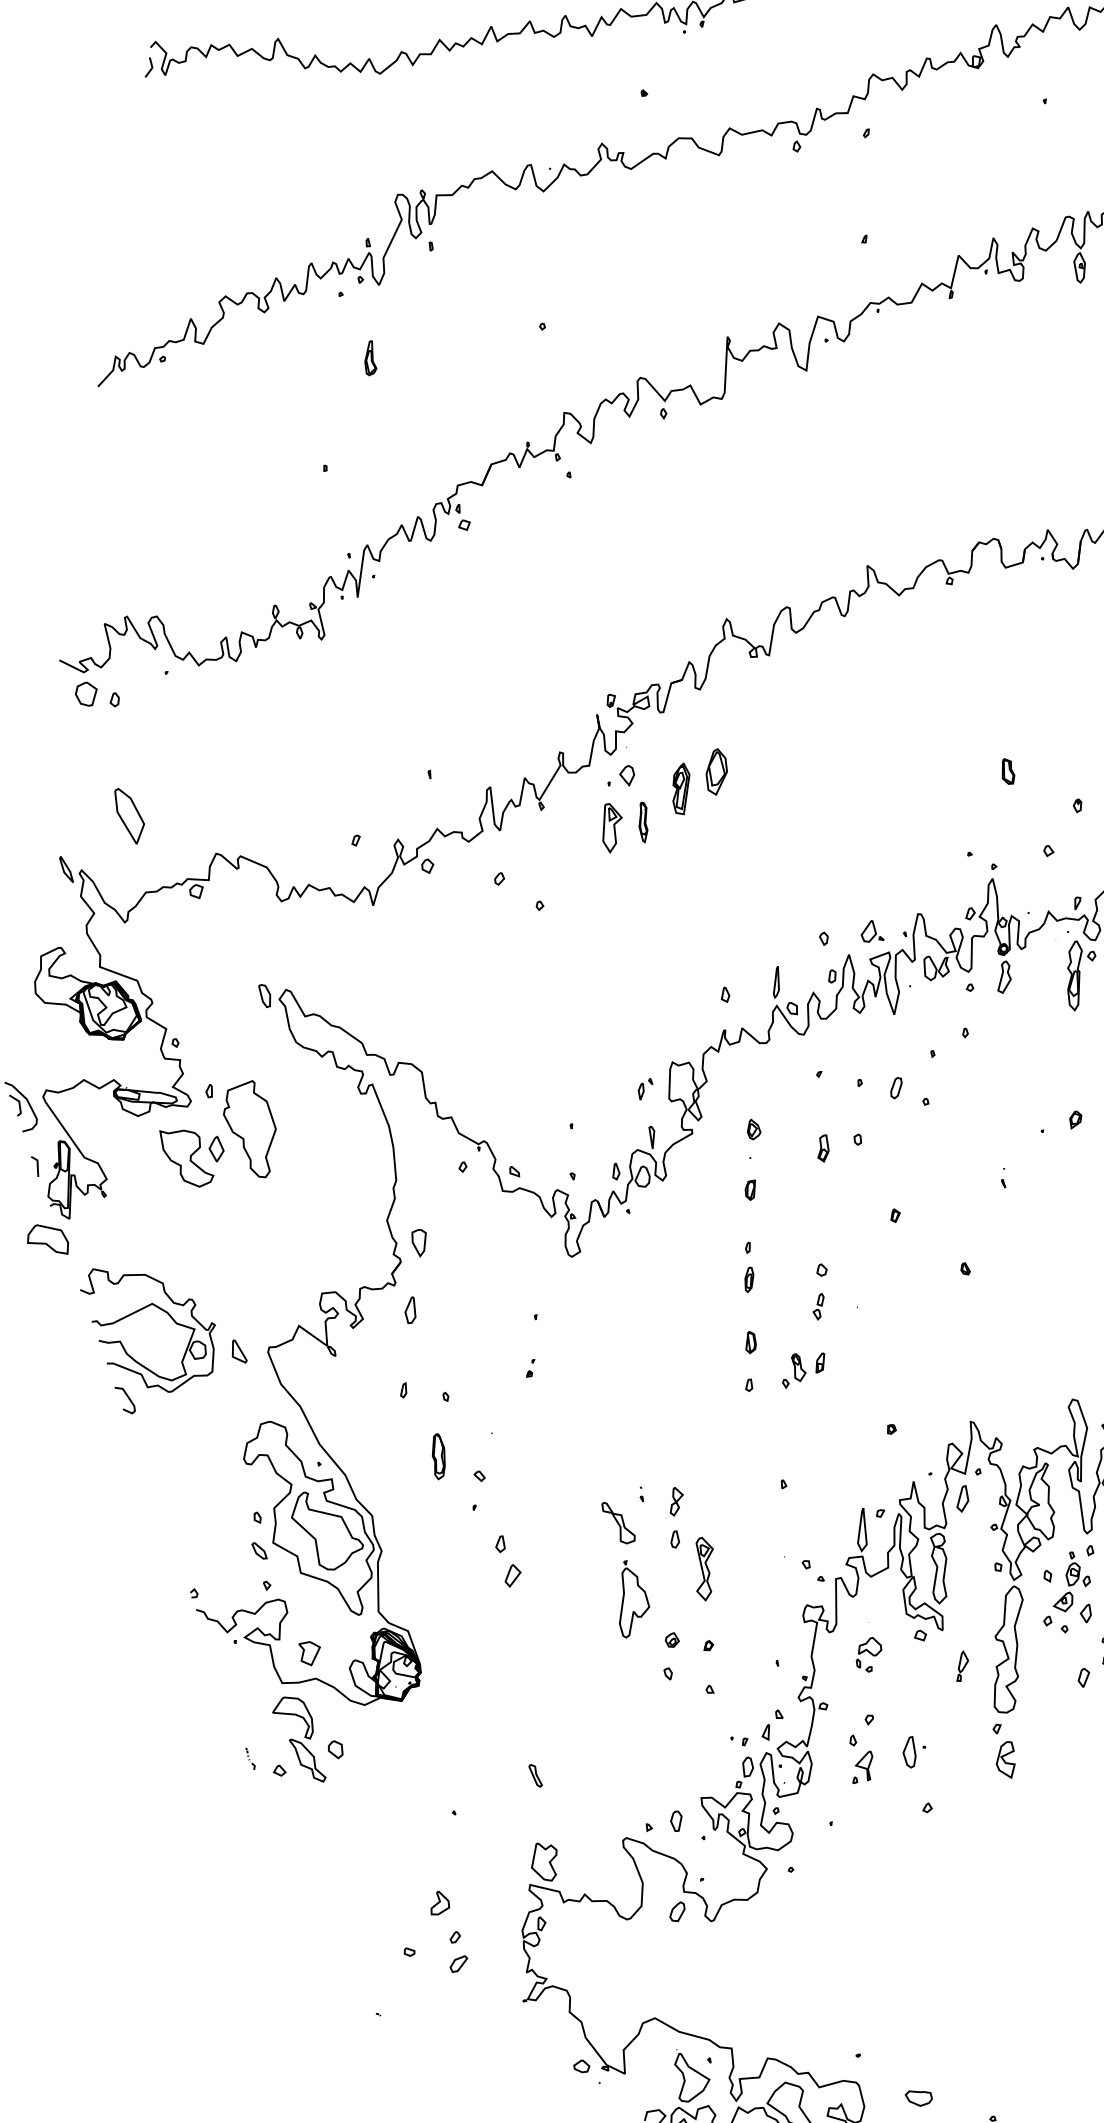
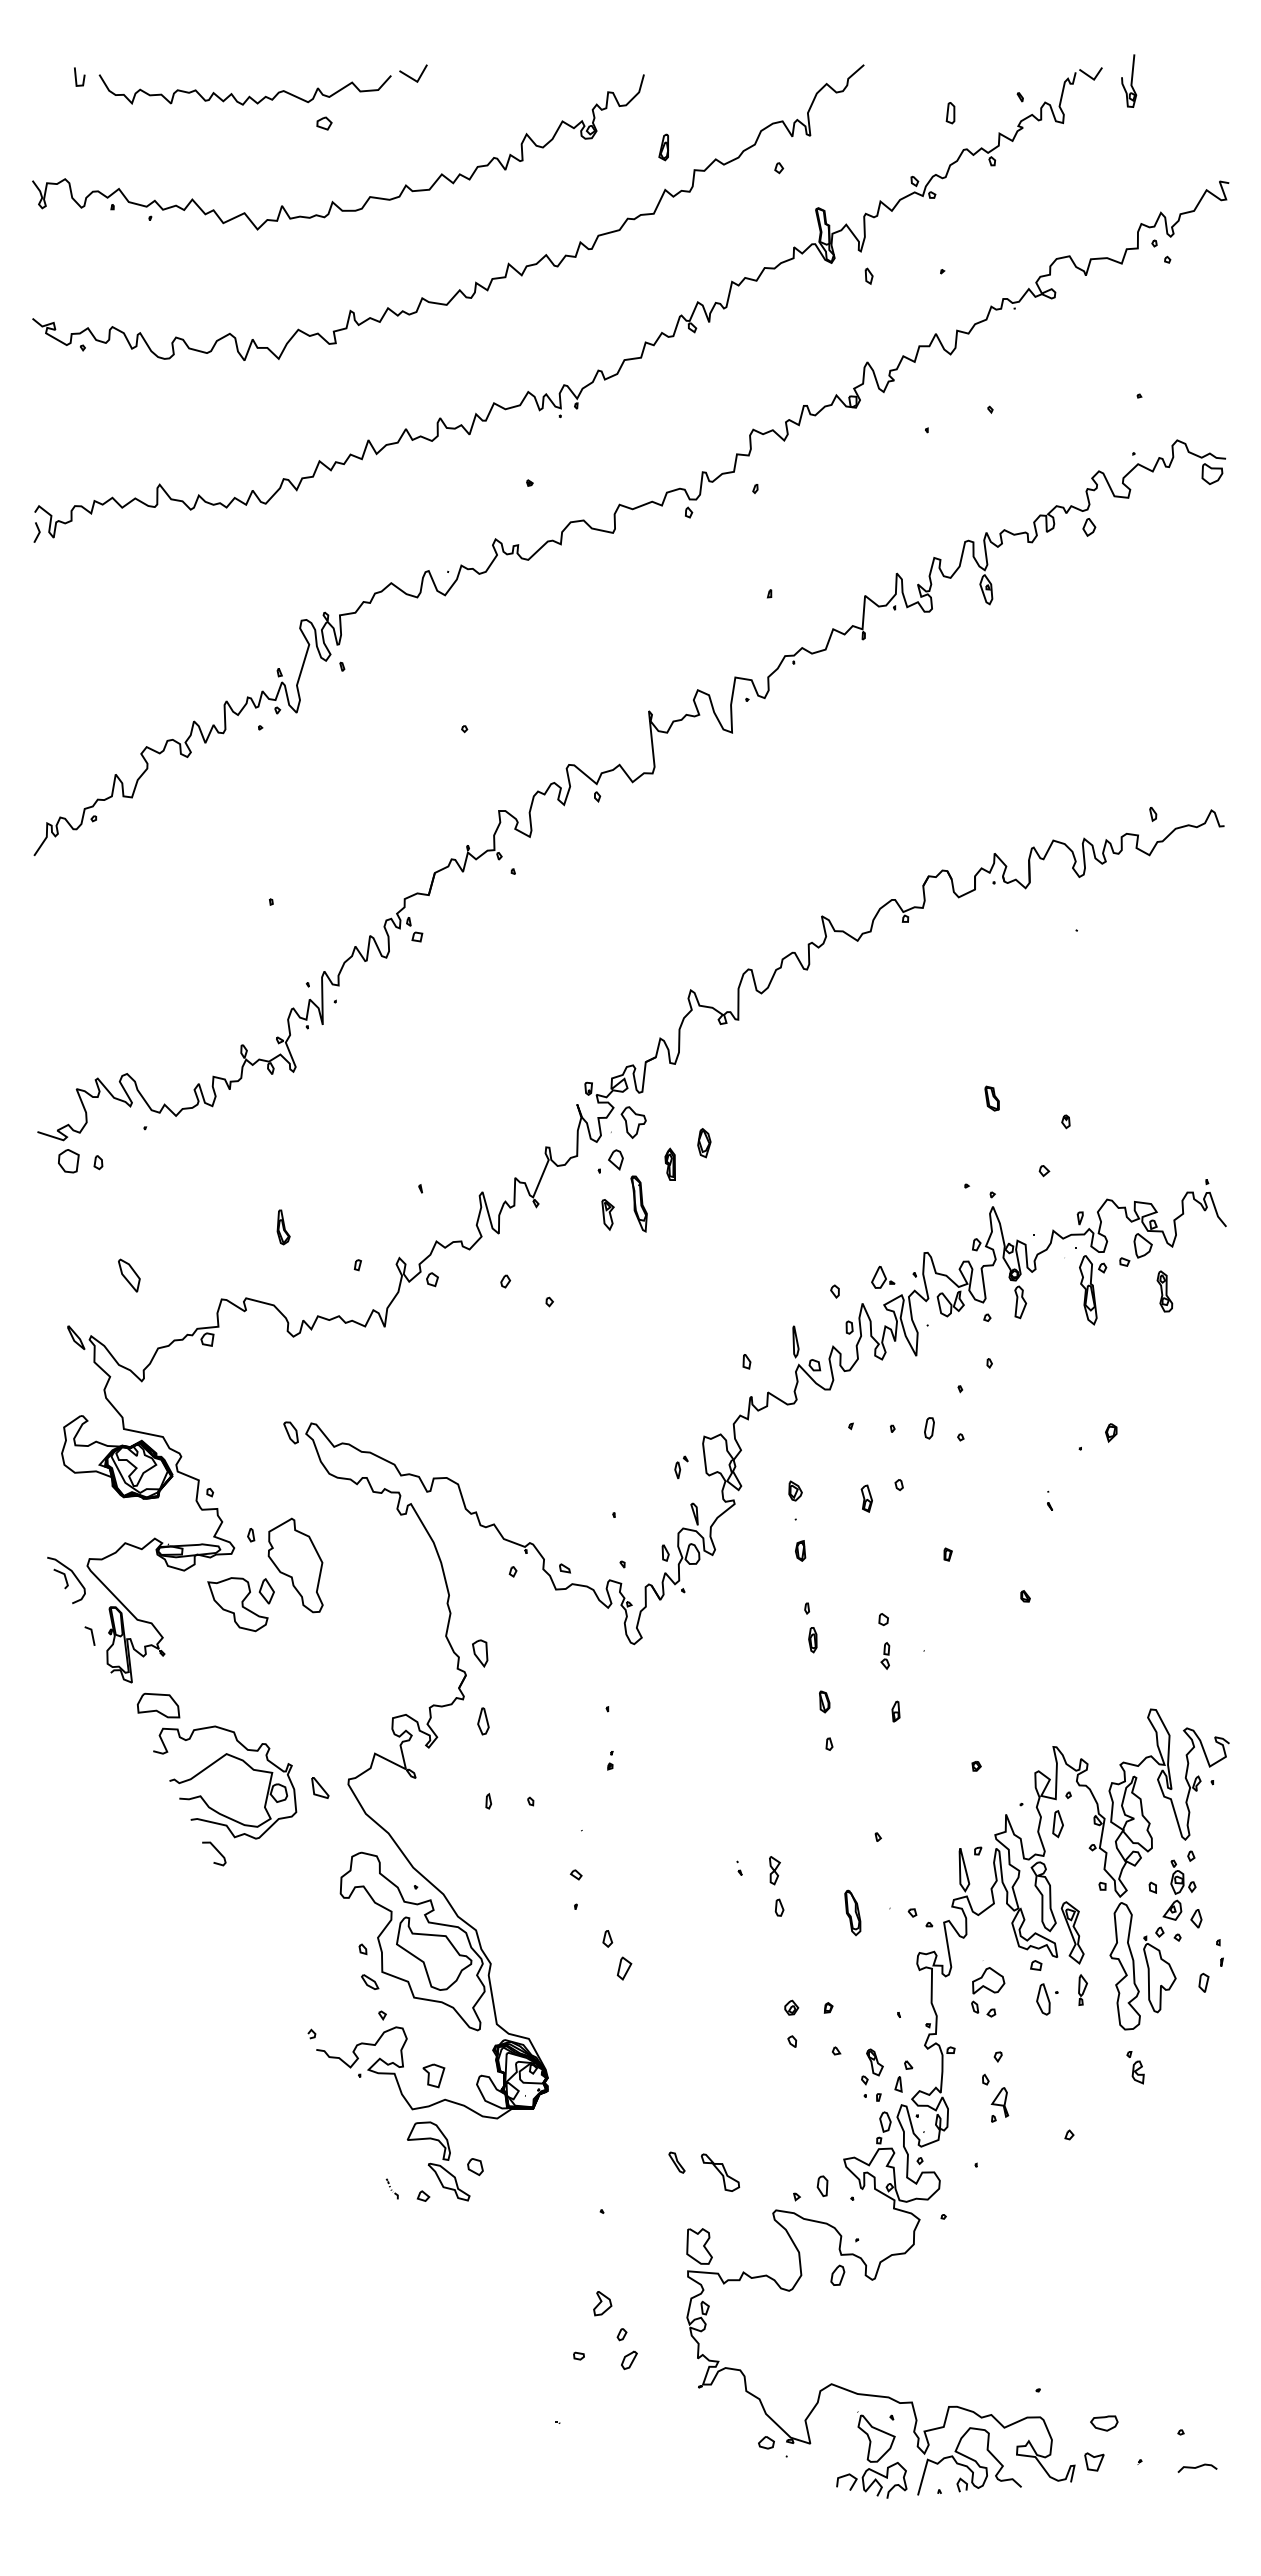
part: (371, 358) -> (283, 1227), moved
part: (650, 741) -> (633, 1122), added
part: (717, 772) -> (704, 1143), size x0.62
part: (679, 787) -> (669, 1163), size x0.62
part: (128, 816) -> (129, 1275), size x0.62
part: (642, 821) -> (638, 1203), size x1.43
part: (610, 828) -> (607, 1214), size x0.62
part: (48, 1238) -> (158, 1705), moved
part: (795, 1371) -> (872, 2066), moved
part: (438, 1456) -> (852, 1912), moved
part: (618, 1523) -> (720, 2172), moved
part: (703, 1568) -> (1072, 1932), moved
part: (633, 1600) -> (1159, 1974), moved
part: (869, 1654) -> (988, 1992), size x1.43
part: (1003, 1751) -> (1135, 2067), size x0.62
part: (914, 1752) -> (1047, 1999), moved

